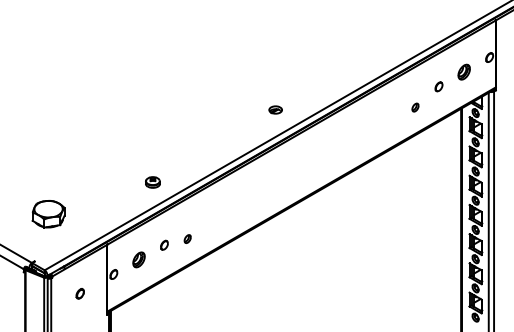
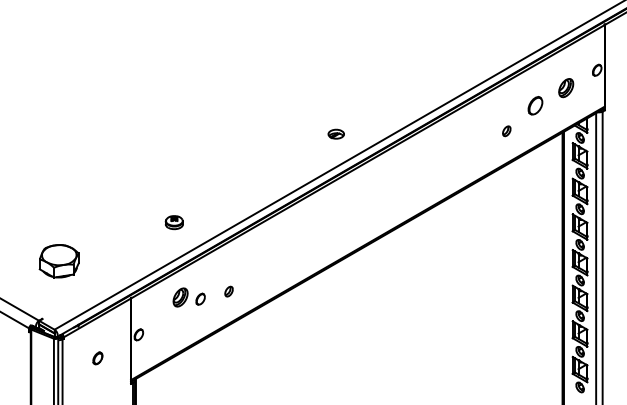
part: (438, 86) -> (534, 105), size x1.6
part: (152, 182) -> (173, 222), moved
part: (138, 259) -> (179, 297), moved

